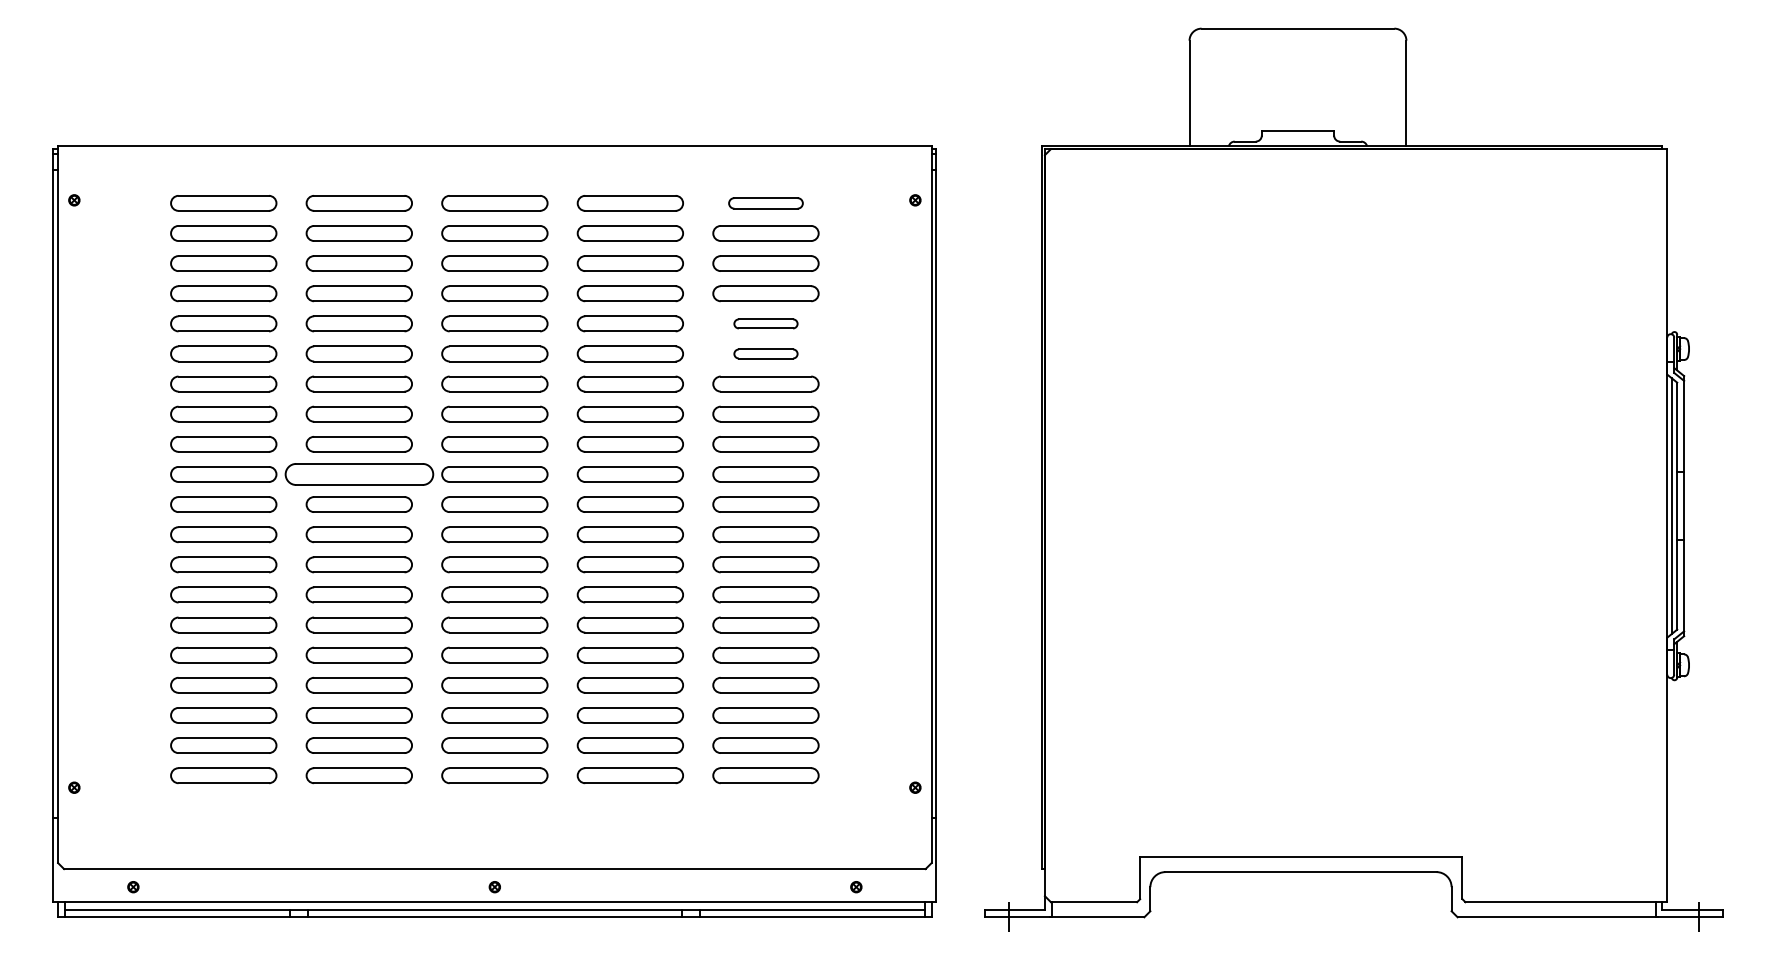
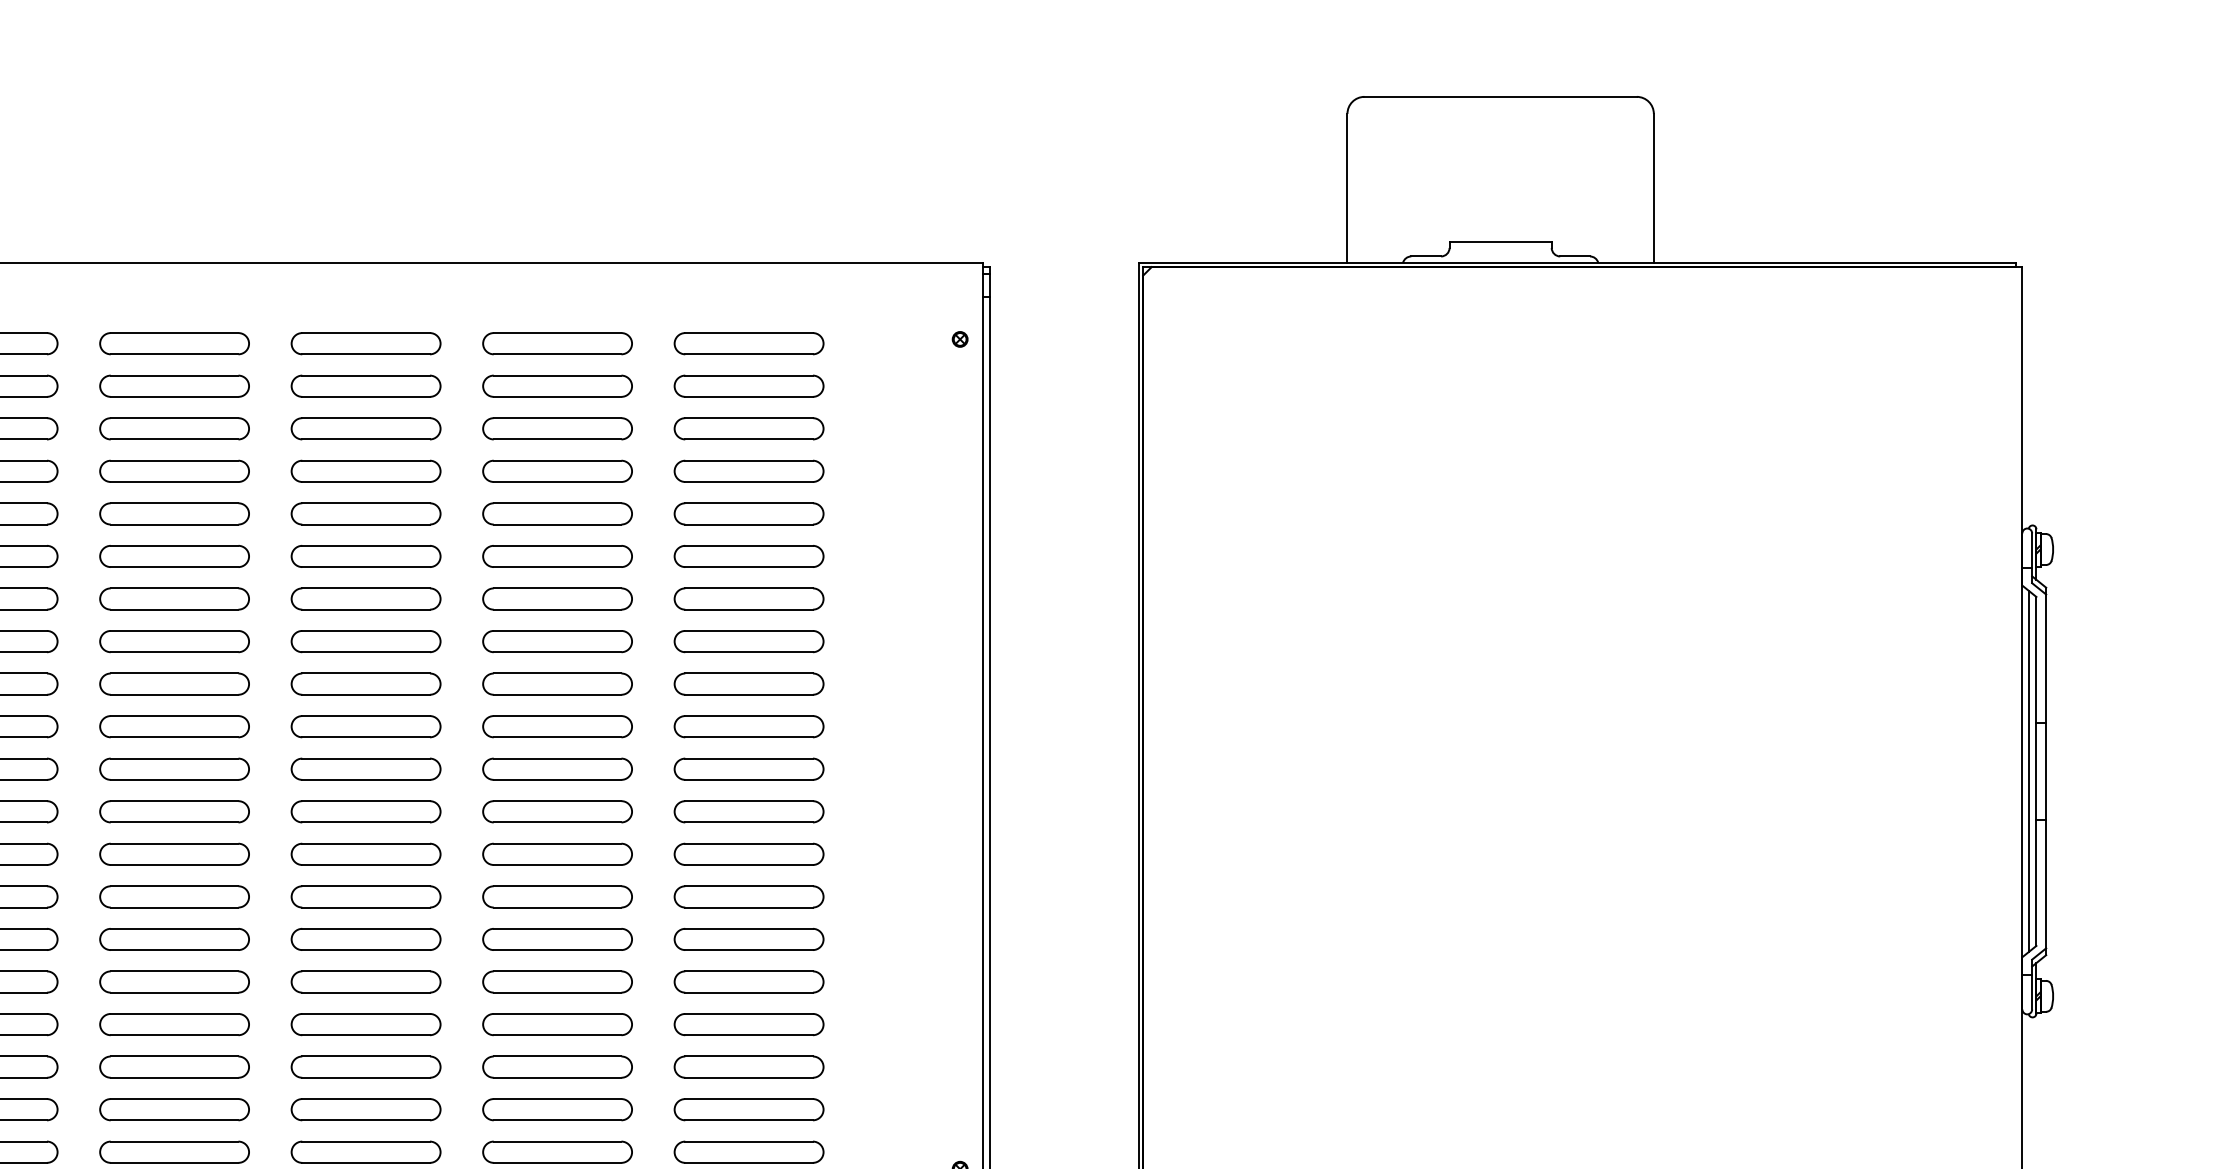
part: (765, 203) -> (748, 343), size x1.43
part: (765, 323) -> (748, 513), size x1.67
part: (765, 353) -> (748, 555), size x1.67
part: (358, 474) -> (173, 726), size x0.71

